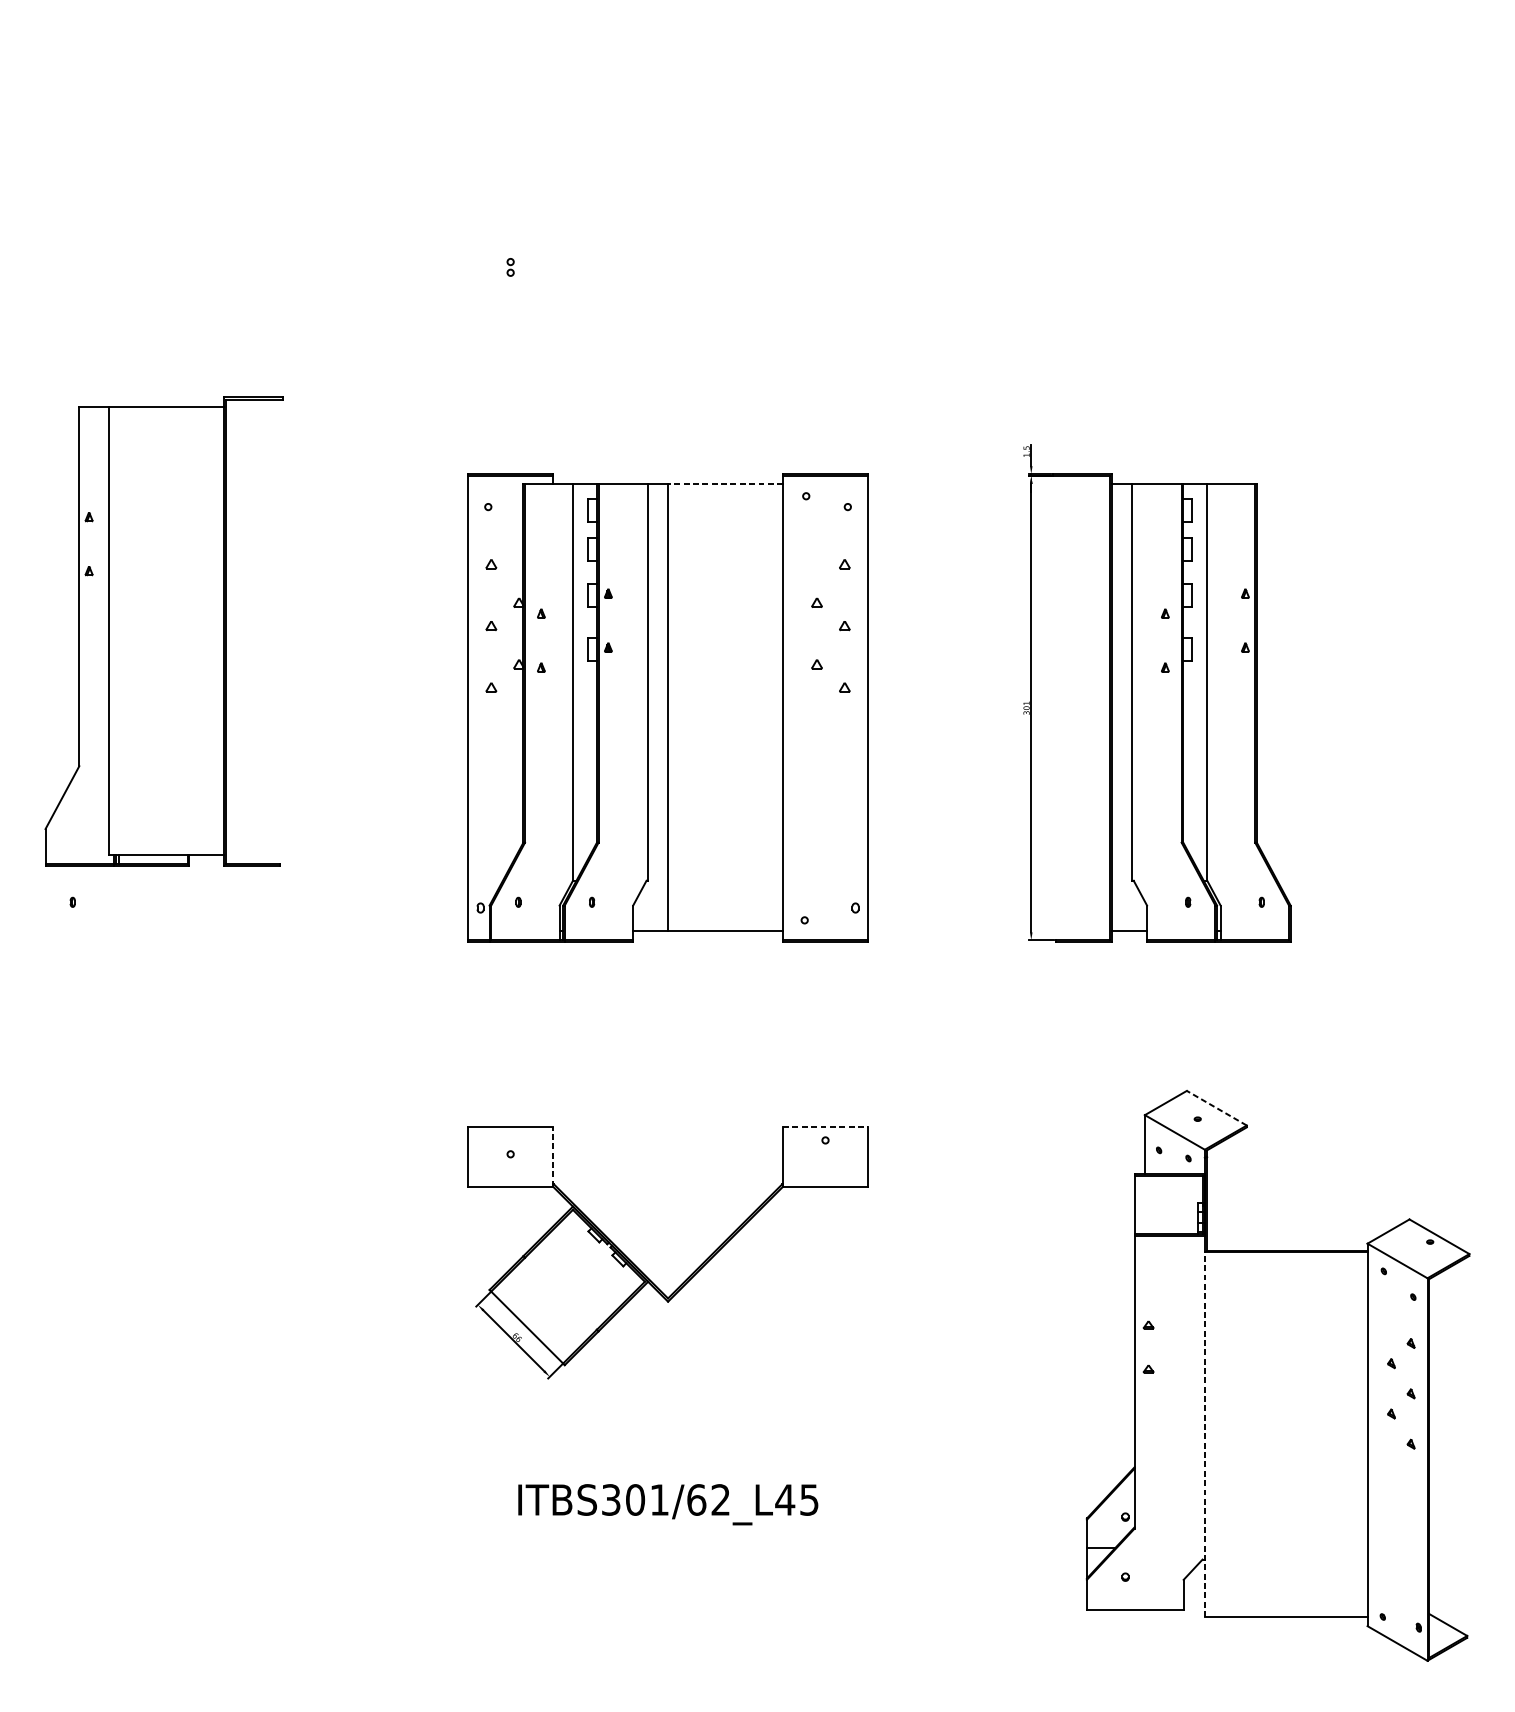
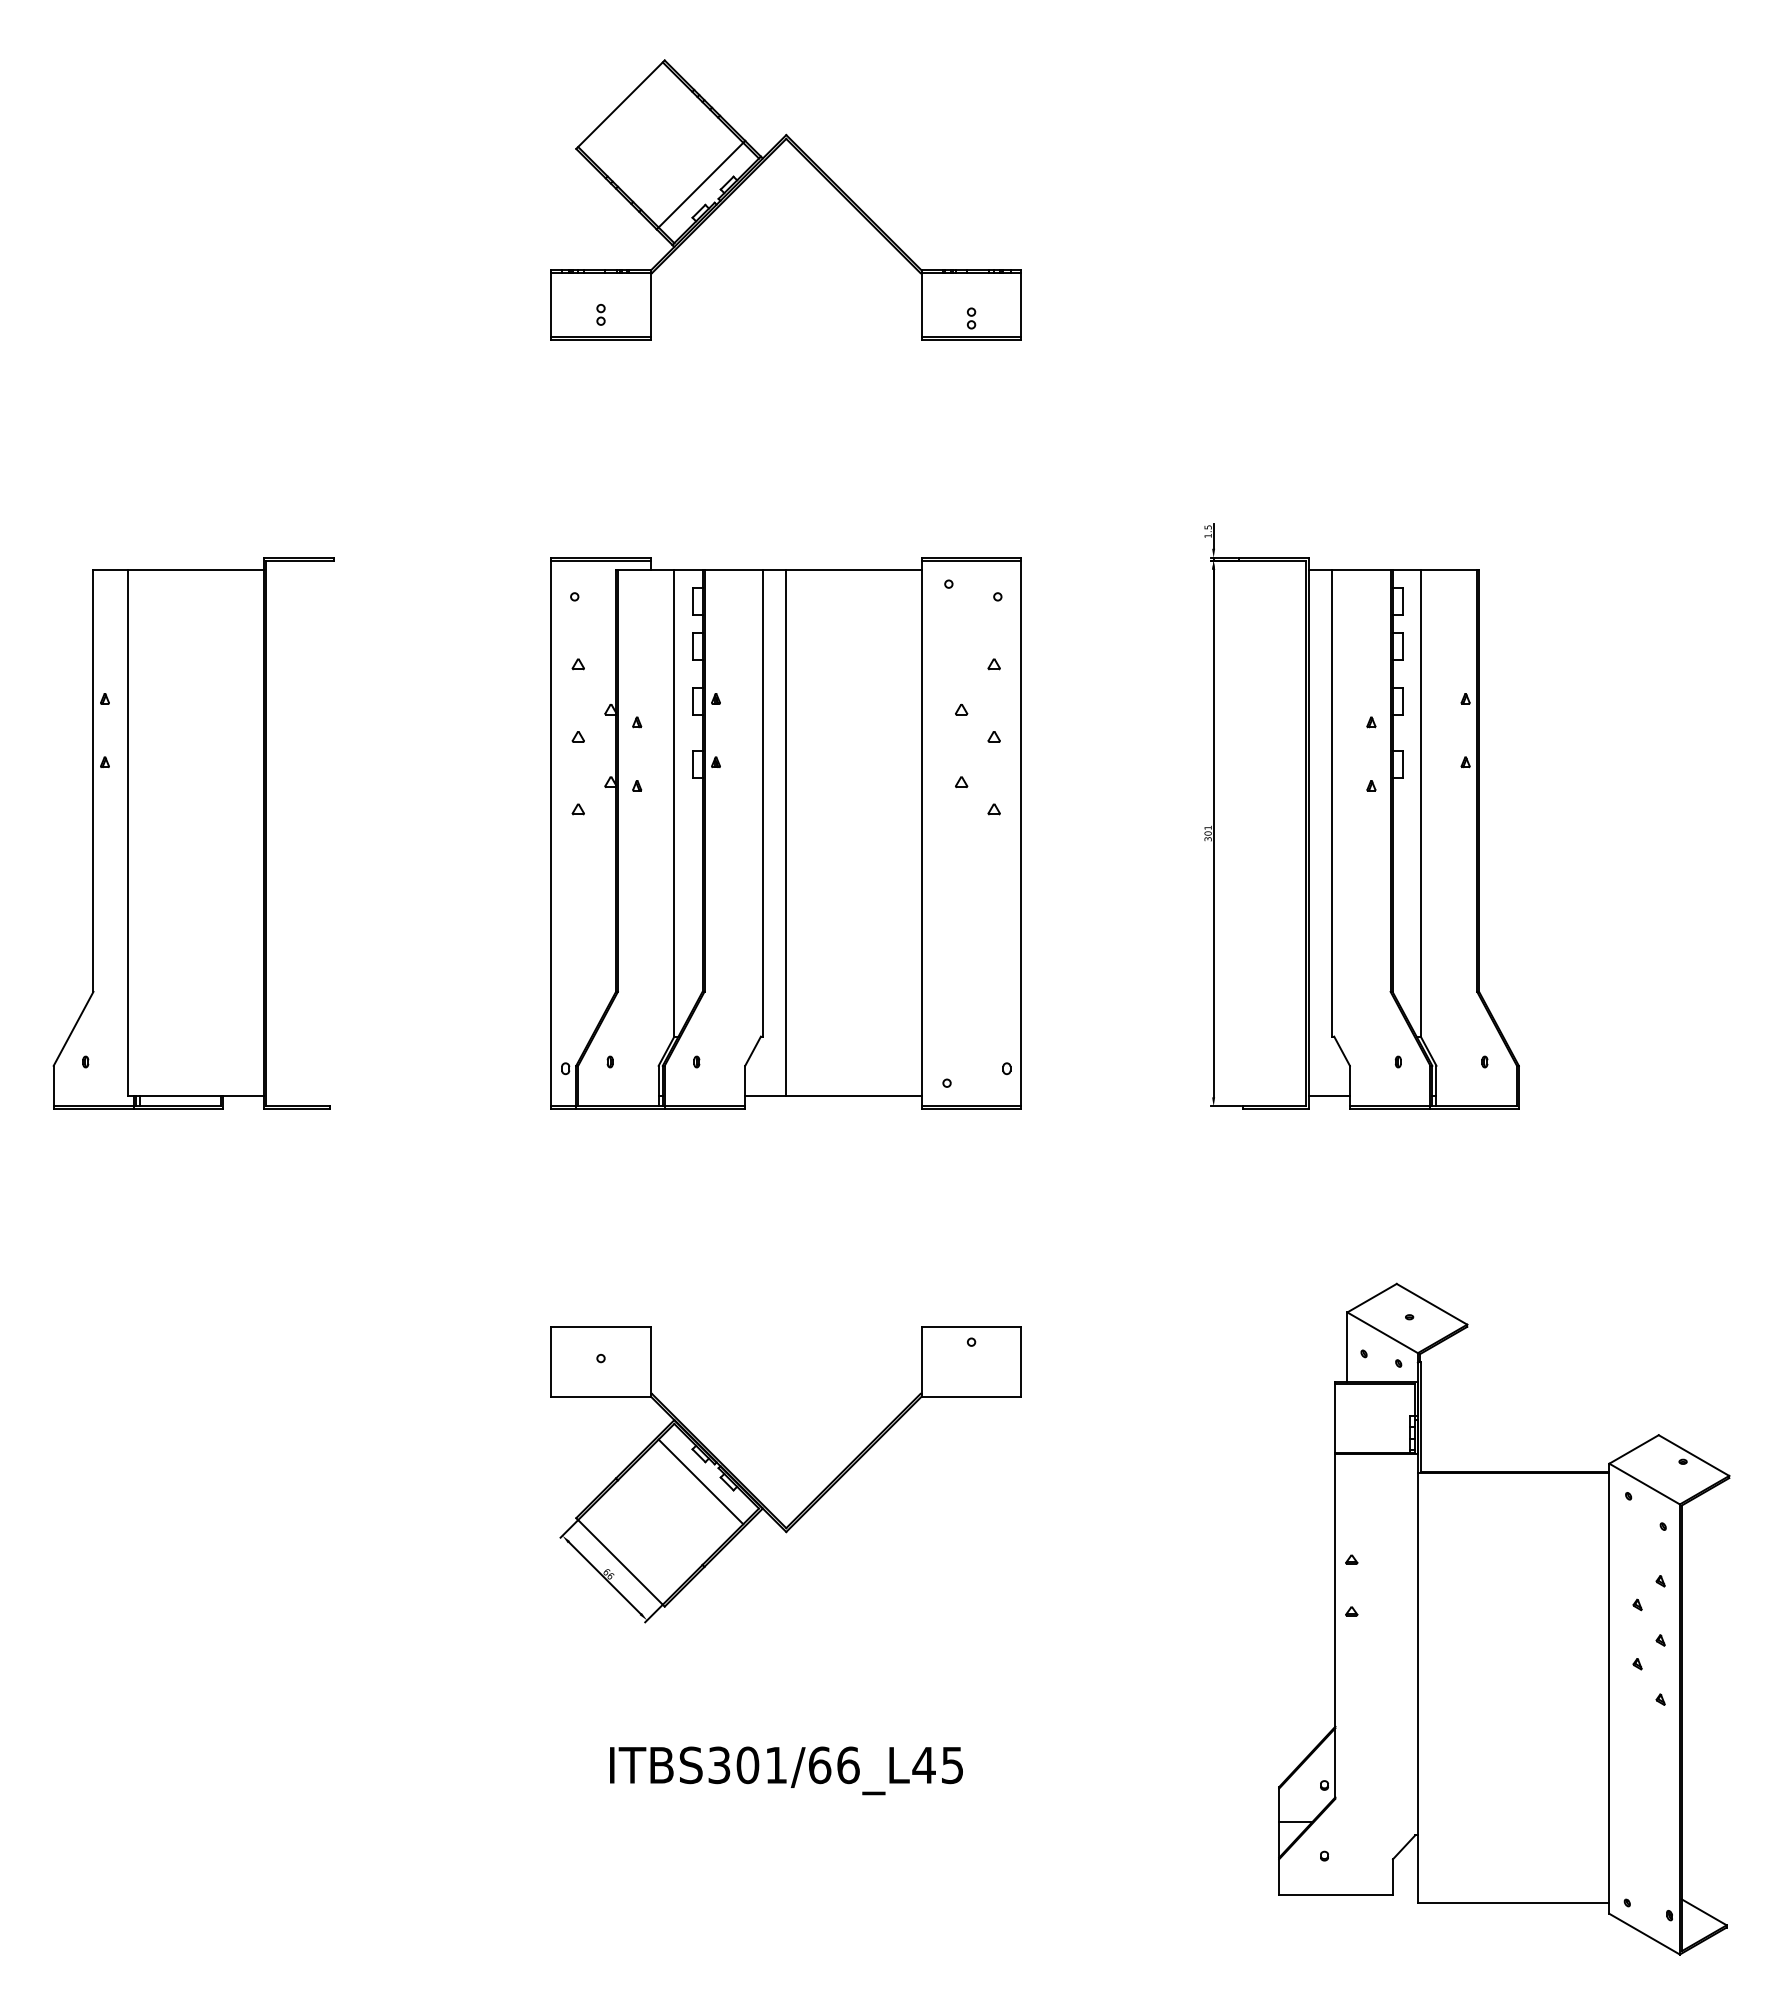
part: (642, 144) -> (756, 170), added
line: (725, 483) -> (853, 569), dashed -> solid
part: (164, 631) -> (193, 833), moved
line: (1217, 1108) -> (1432, 1304), dashed -> solid
line: (825, 1127) -> (971, 1326), dashed -> solid
line: (552, 1156) -> (650, 1361), dashed -> solid
line: (595, 1258) -> (700, 1481), added
line: (1204, 1434) -> (1417, 1688), dashed -> solid
text: (720, 1500) -> (848, 1765), ITBS301/62_L45 -> ITBS301/66_L45

